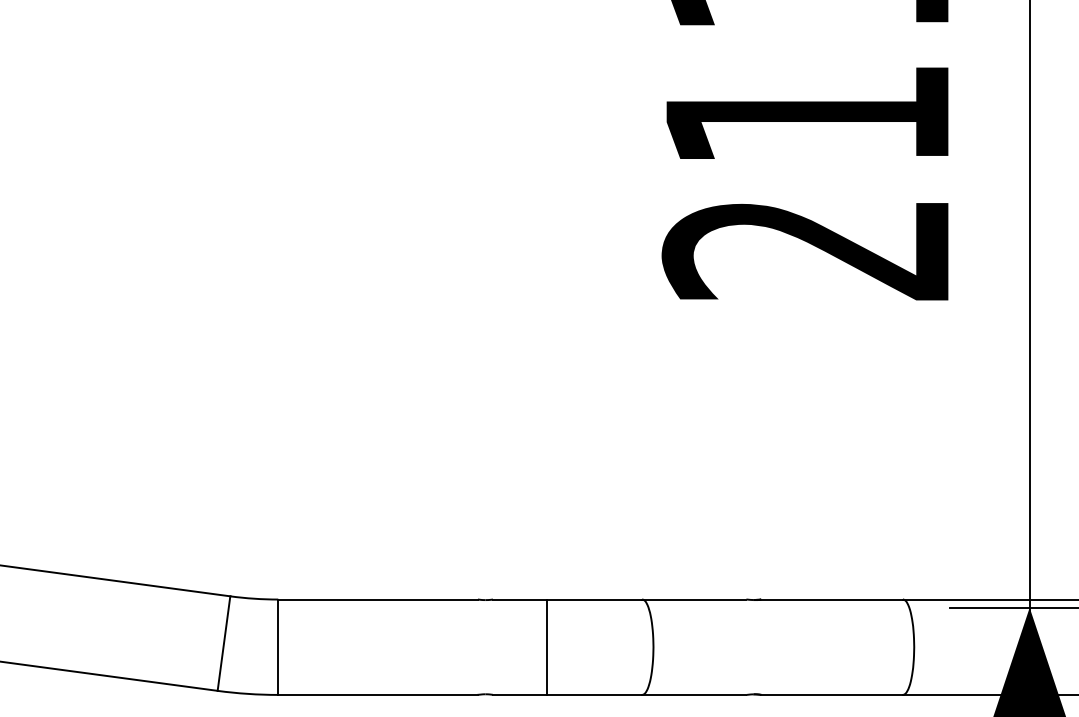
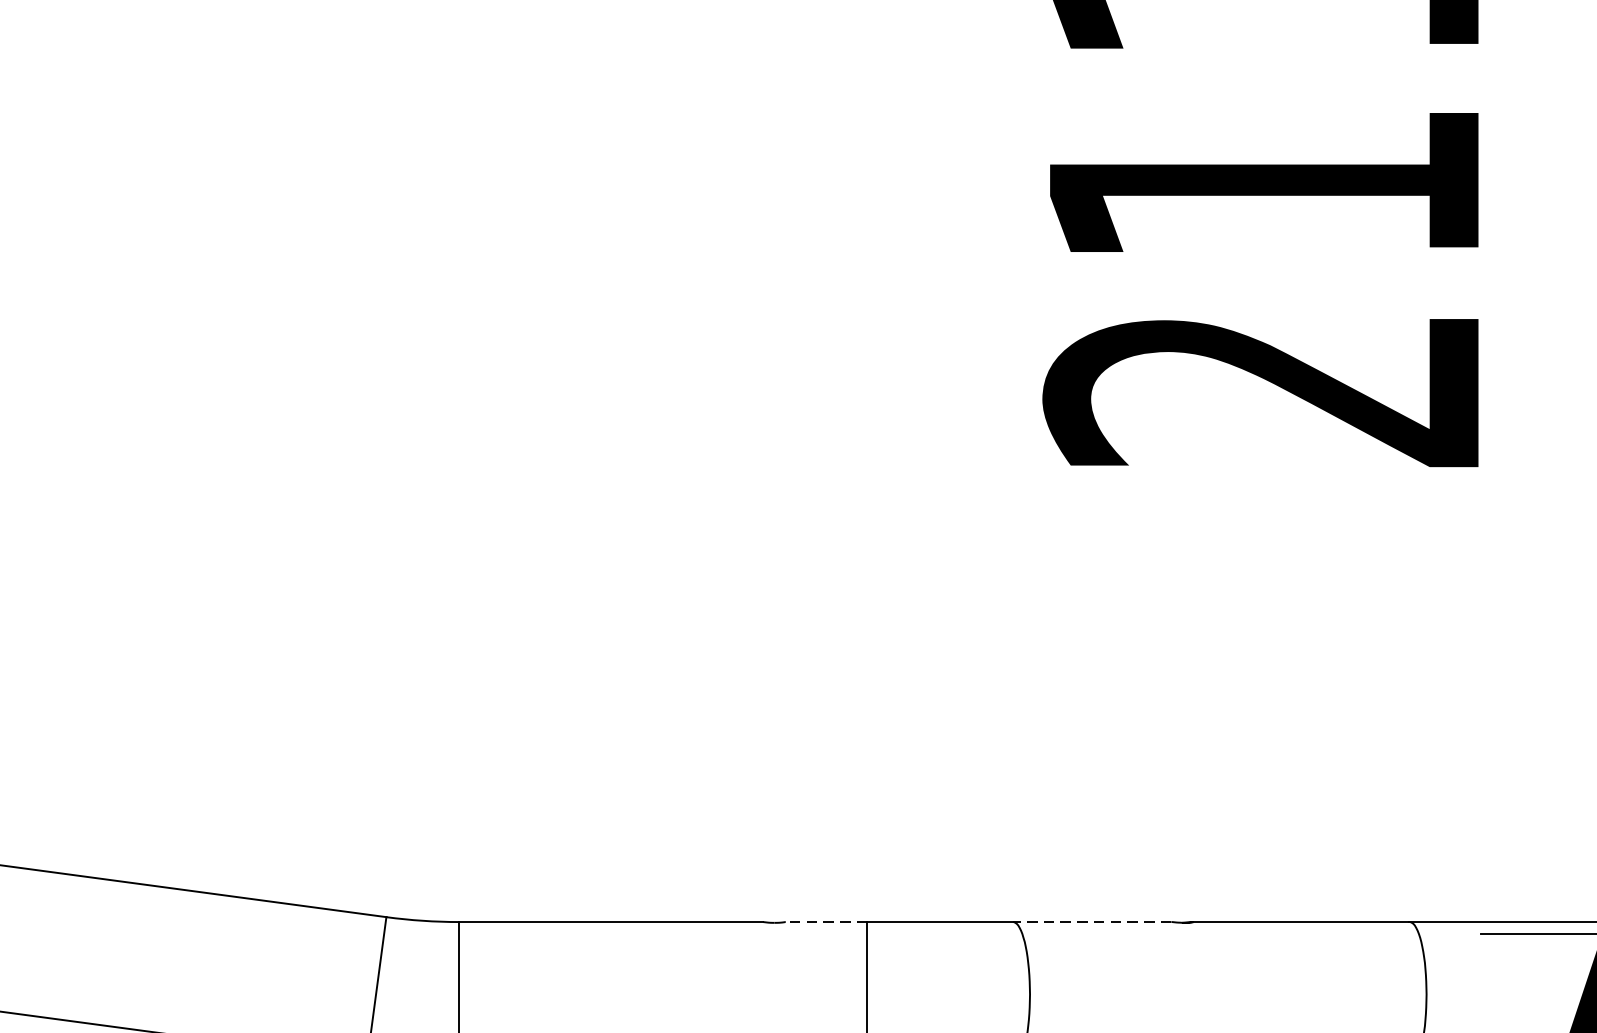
line: (519, 599) -> (826, 921), solid -> dashed
line: (693, 599) -> (1090, 921), solid -> dashed

